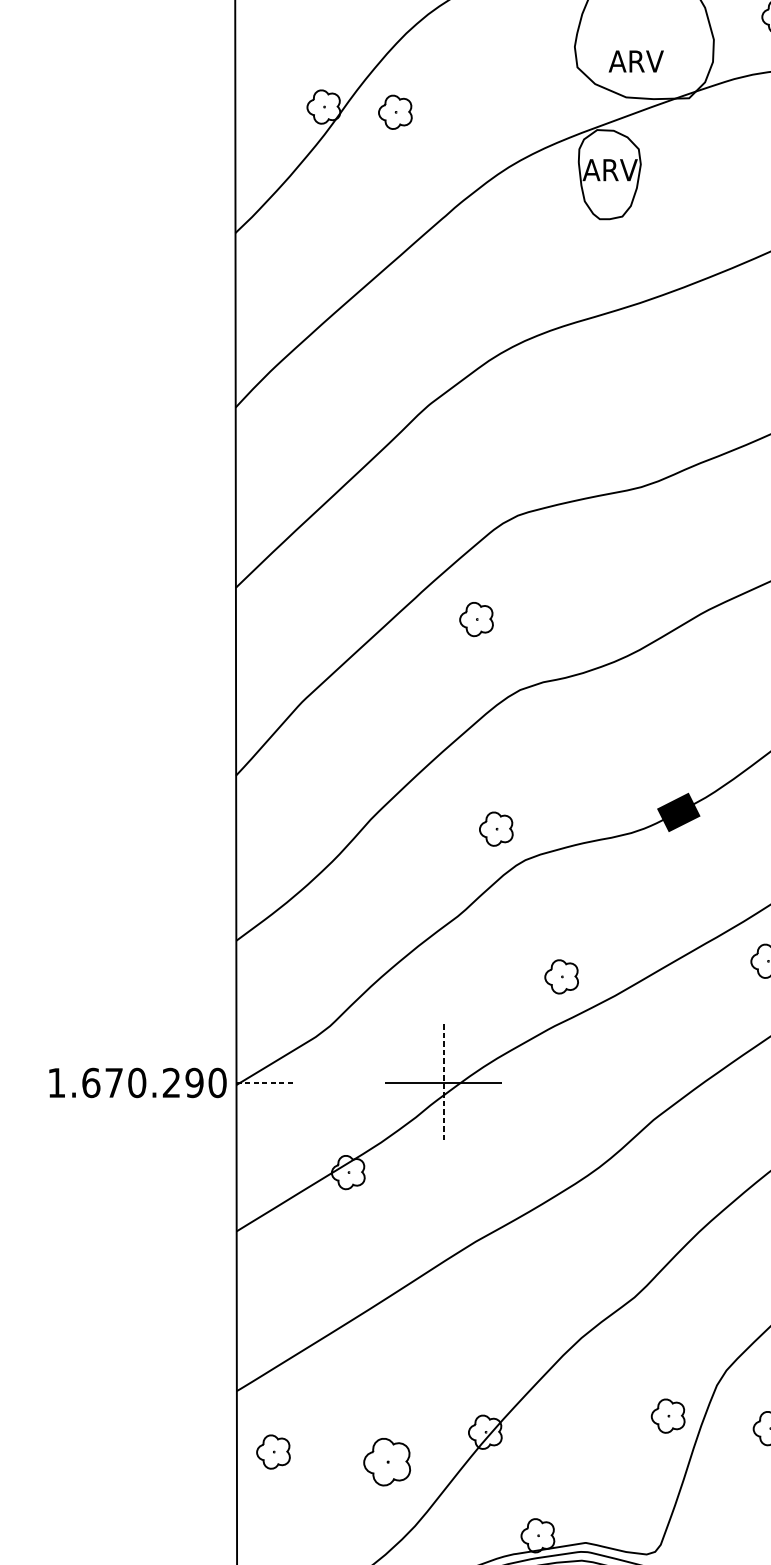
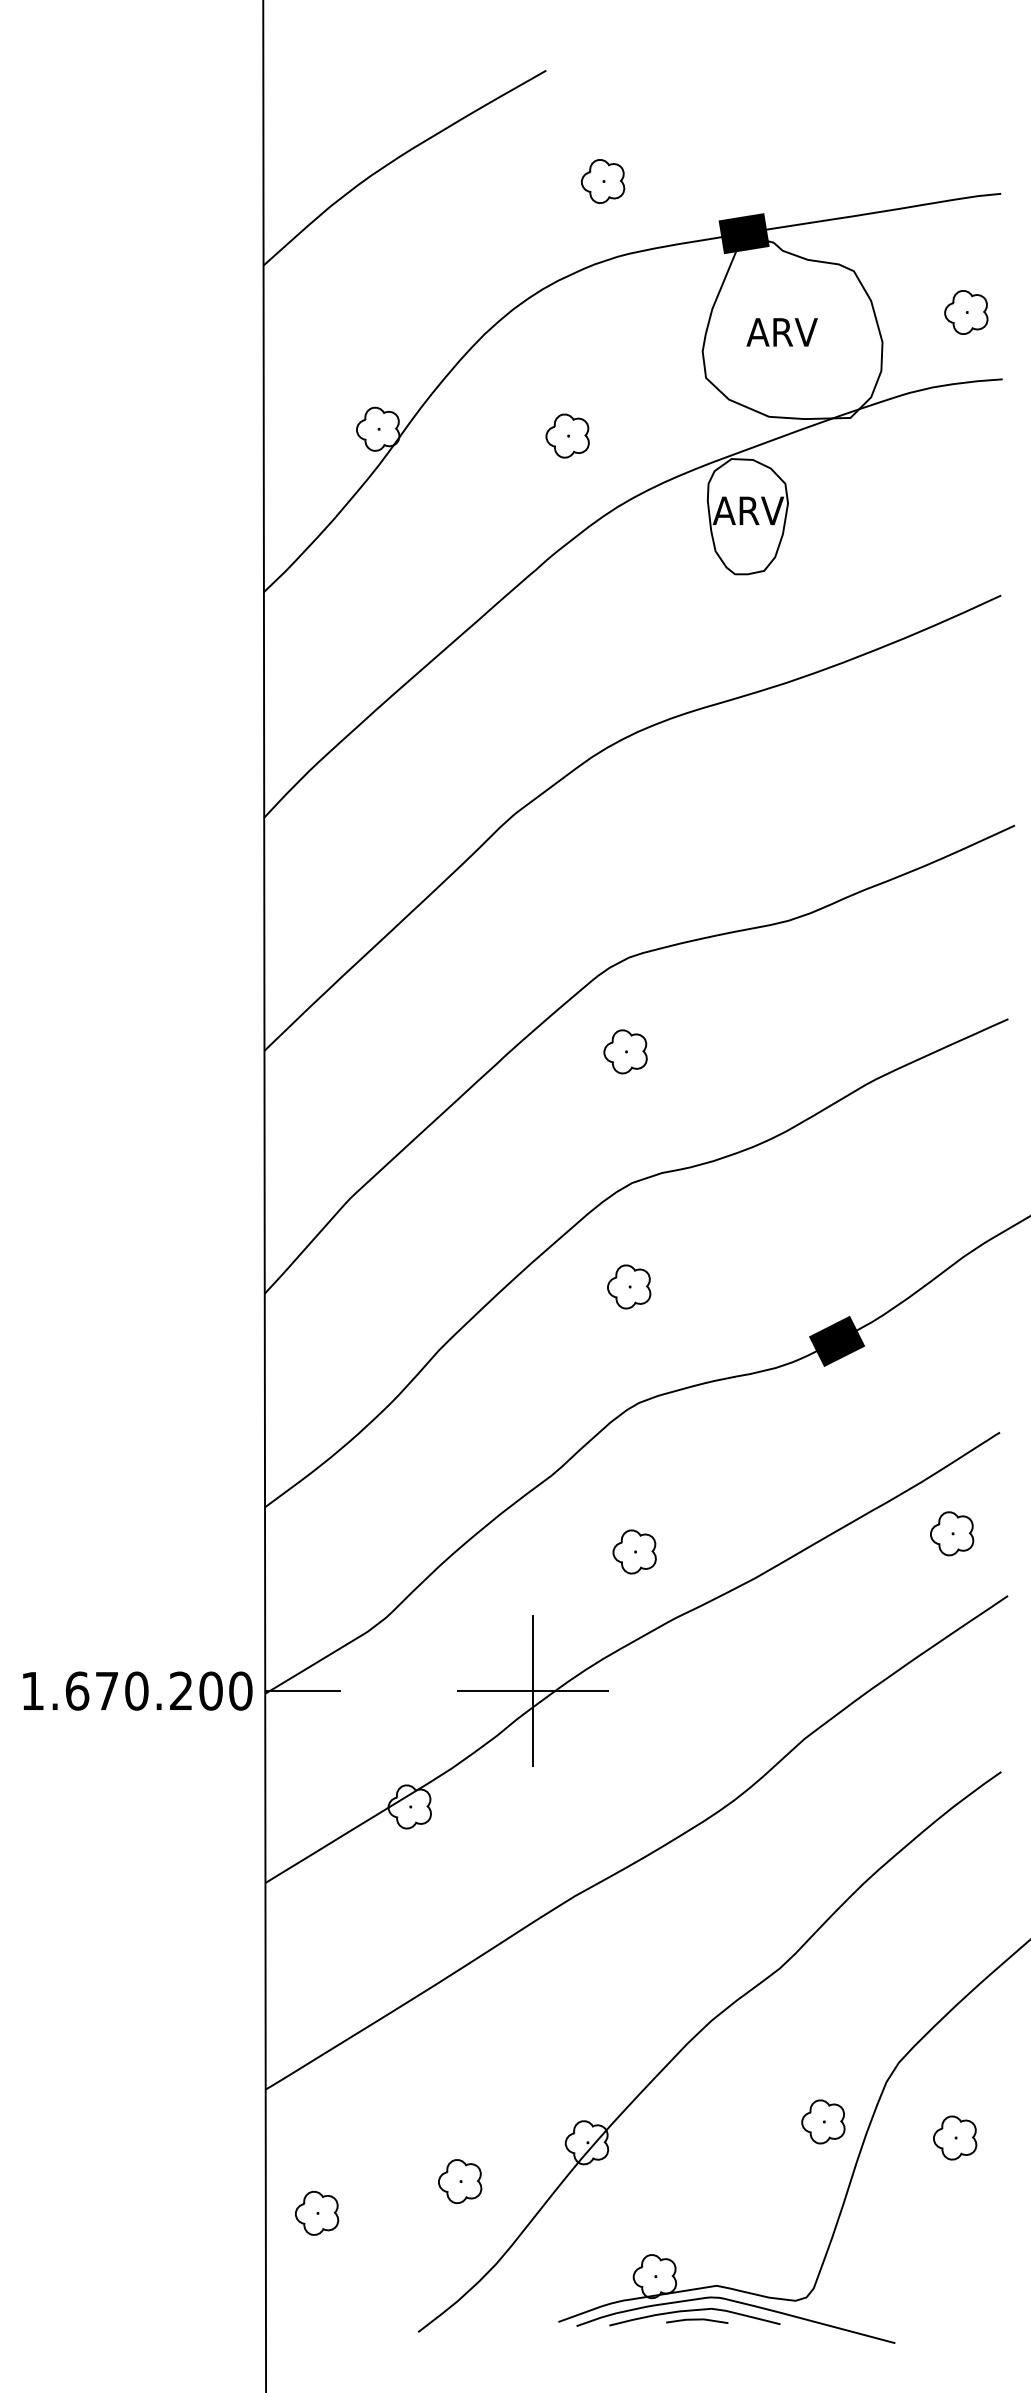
text: (635, 61) -> (781, 332), moved
part: (395, 111) -> (567, 435), moved
part: (476, 619) -> (625, 1051), moved
part: (496, 828) -> (629, 1286), moved
part: (561, 976) -> (634, 1551), moved
text: (194, 1082) -> (210, 1690), 1.670.290 -> 1.670.200
line: (266, 1083) -> (303, 1691), dashed -> solid
line: (443, 1083) -> (533, 1691), dashed -> solid
part: (273, 1452) -> (317, 2213), moved
part: (387, 1462) -> (460, 2181), size x0.71

